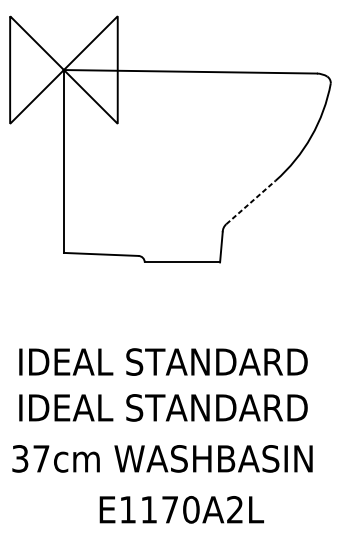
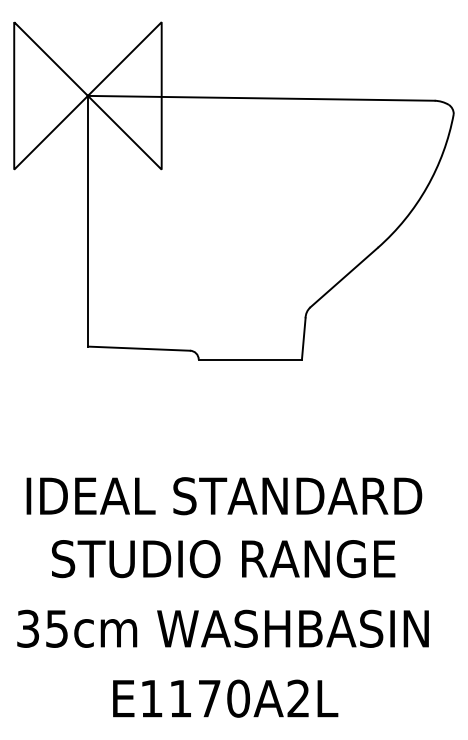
line: (251, 202) -> (344, 277), dashed -> solid
text: (163, 408) -> (224, 559), IDEAL STANDARD -> STUDIO RANGE
text: (40, 458) -> (56, 628), 37cm -> 35cm
text: (181, 509) -> (225, 698), moved

